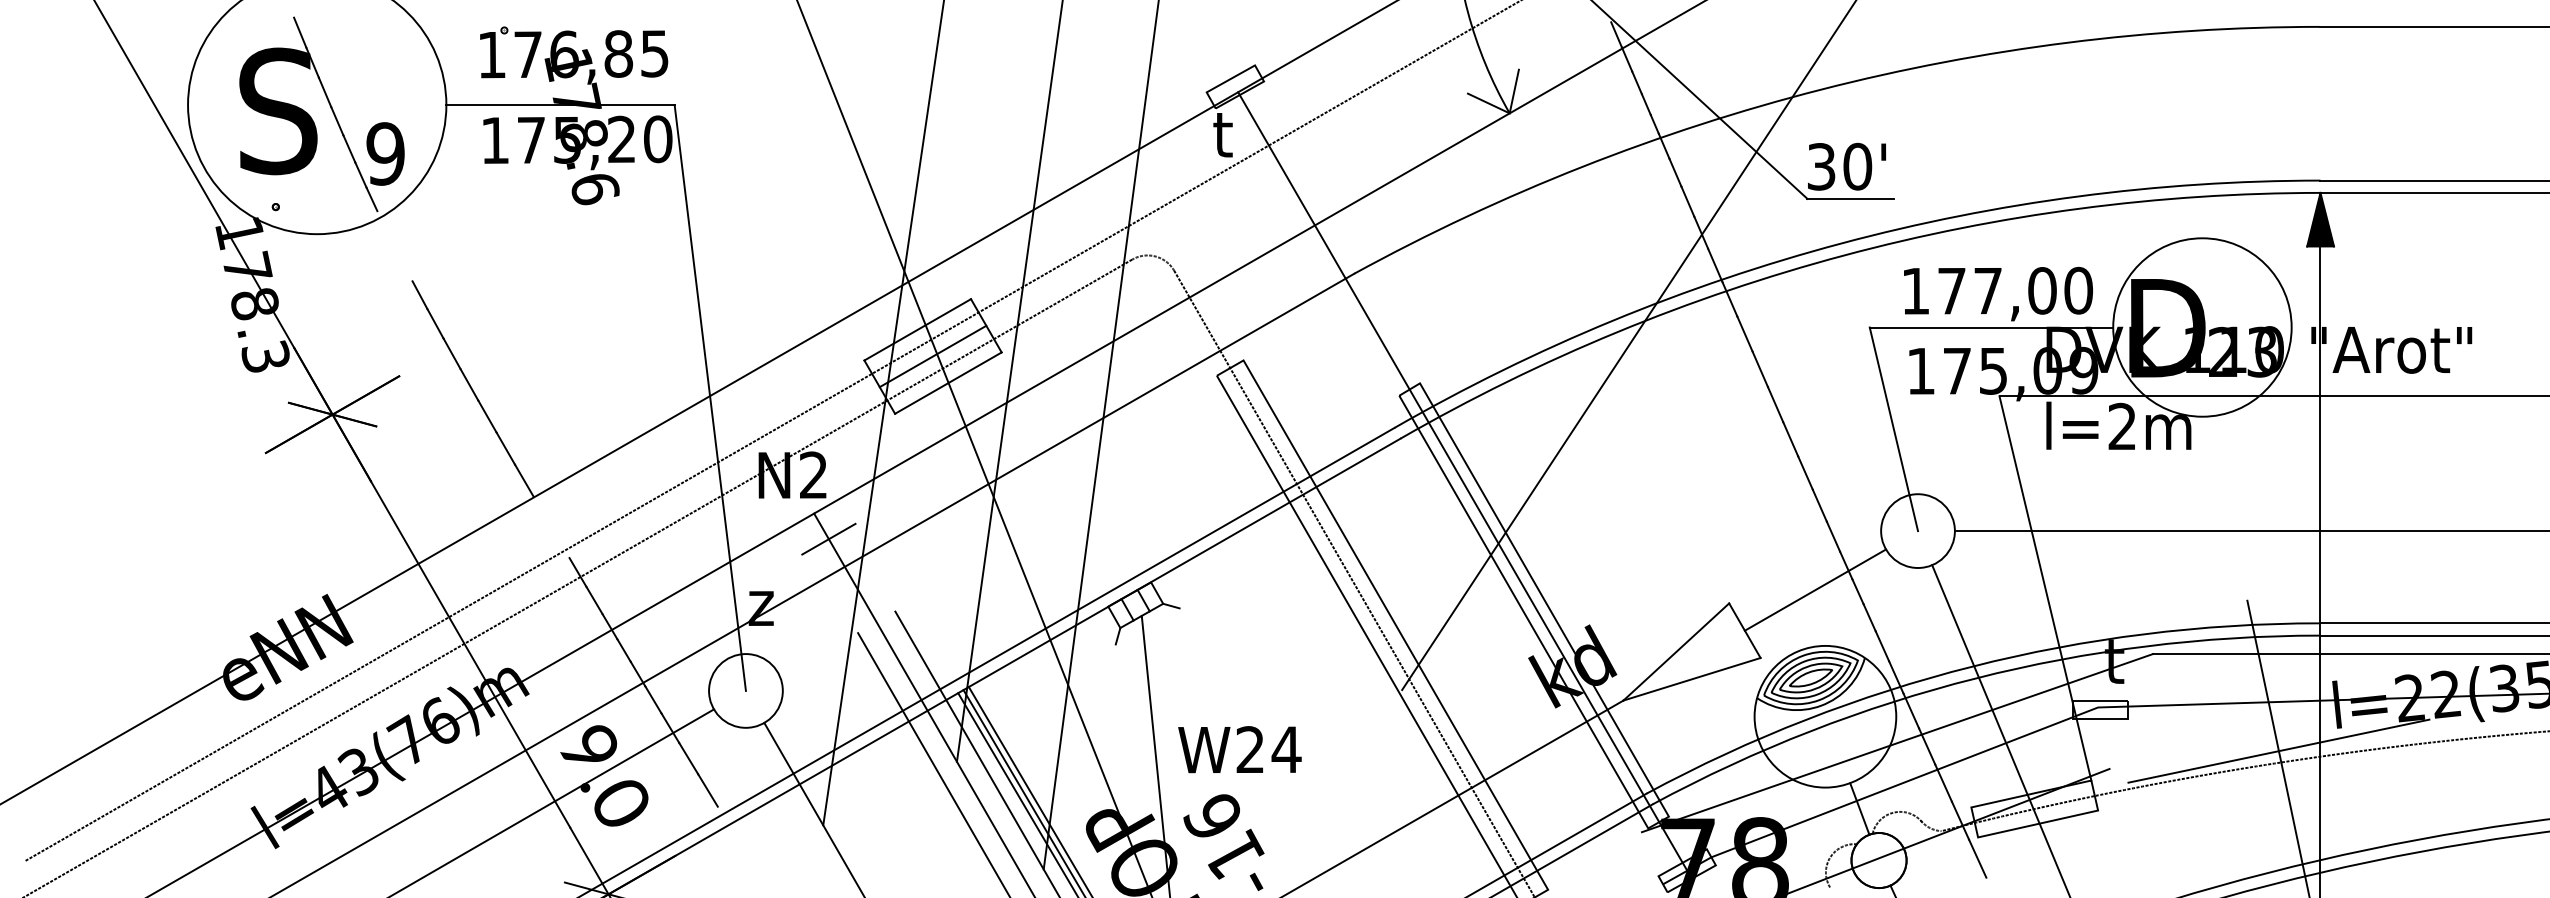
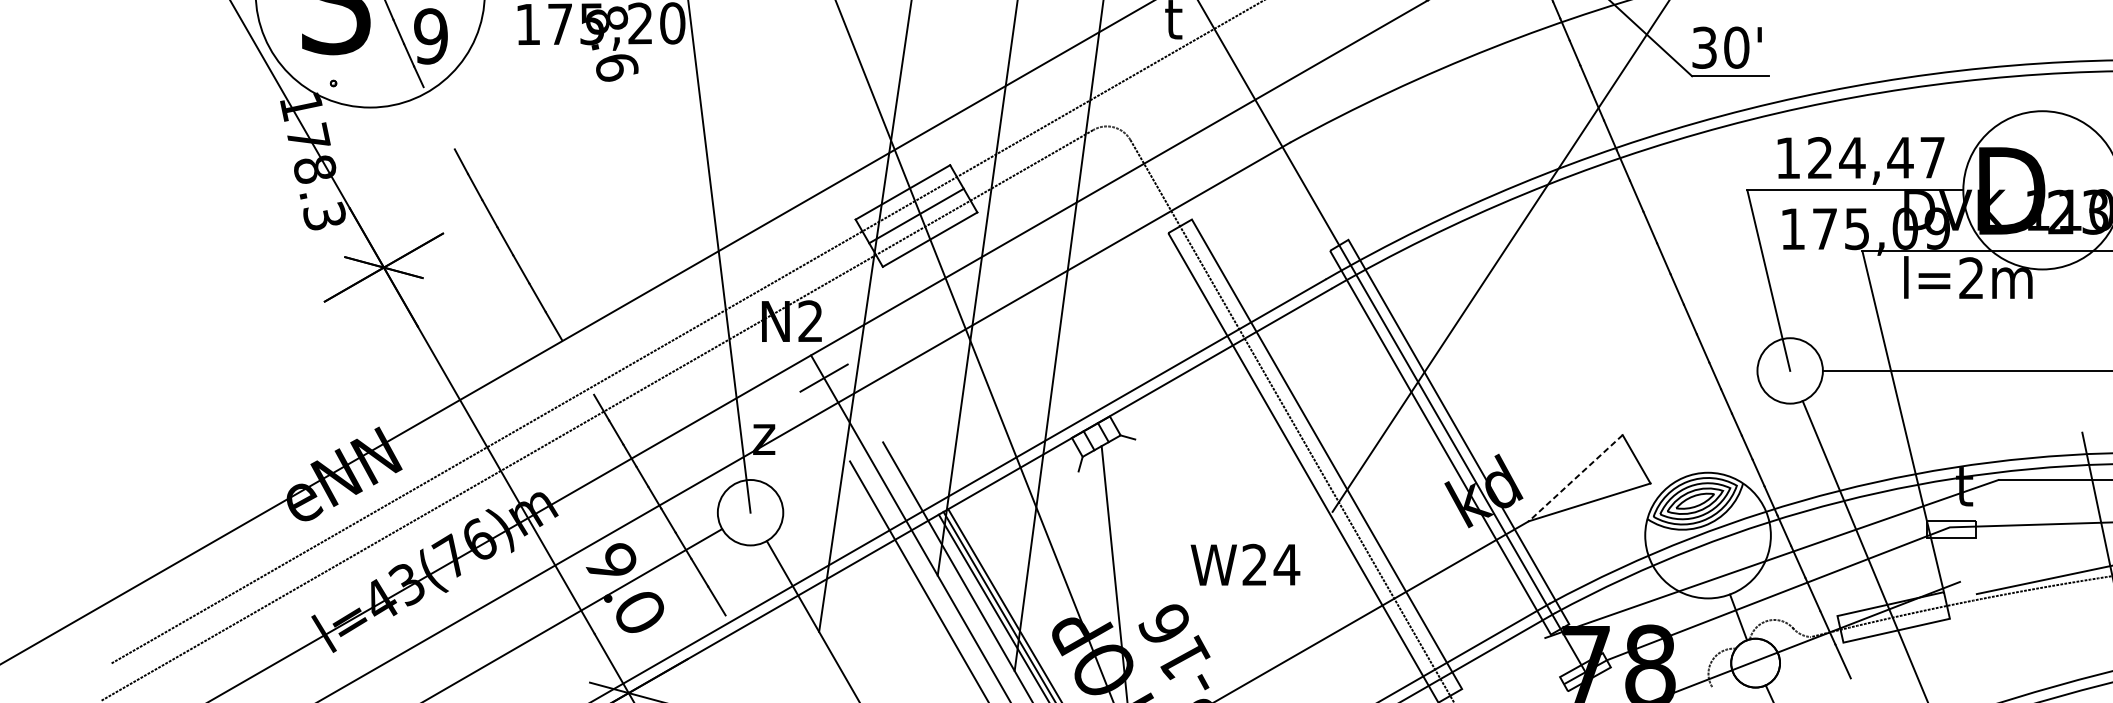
text: (2015, 290) -> (1876, 157), 177,00 -> 124,47
line: (1815, 589) -> (1699, 422), removed
line: (1676, 652) -> (1575, 478), solid -> dashed
text: (1239, 749) -> (1245, 564), moved

